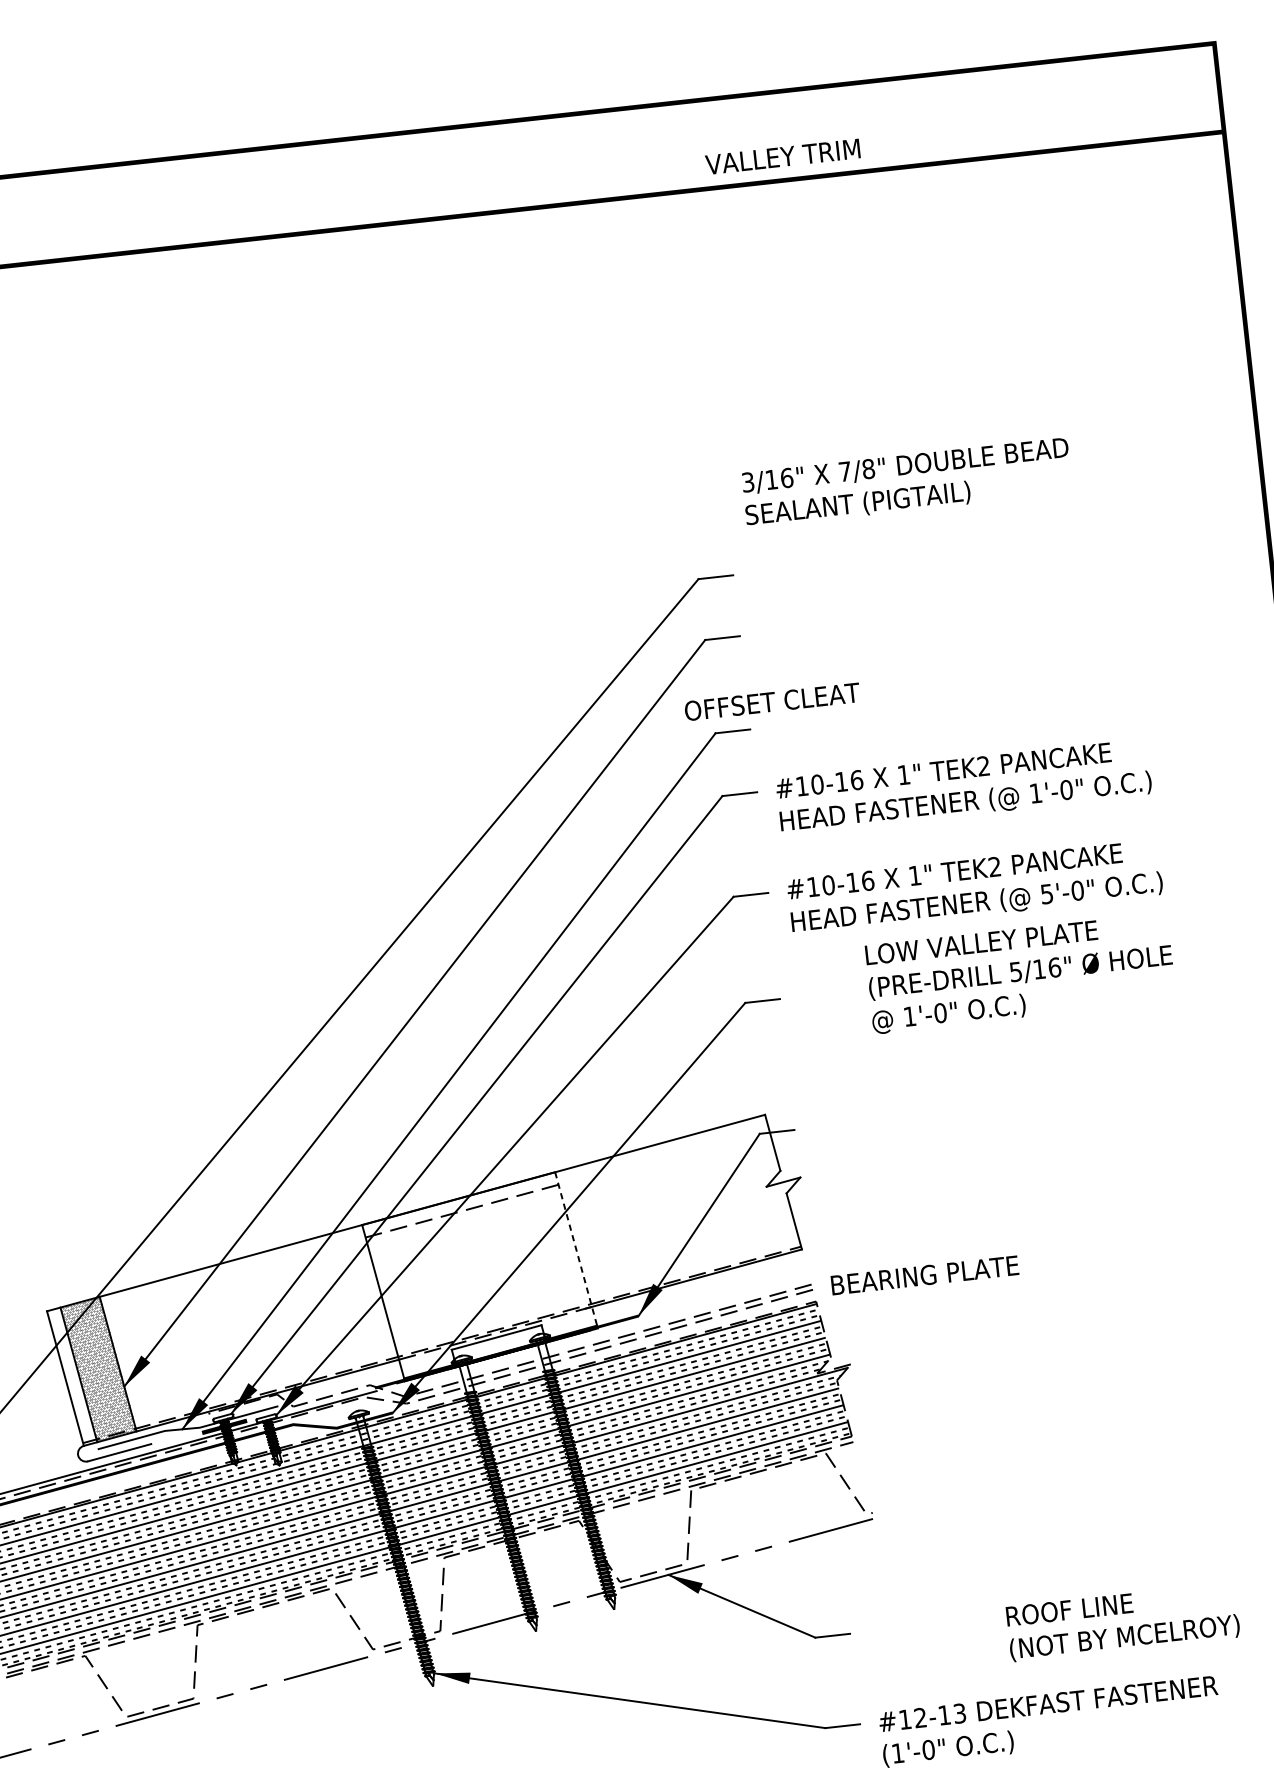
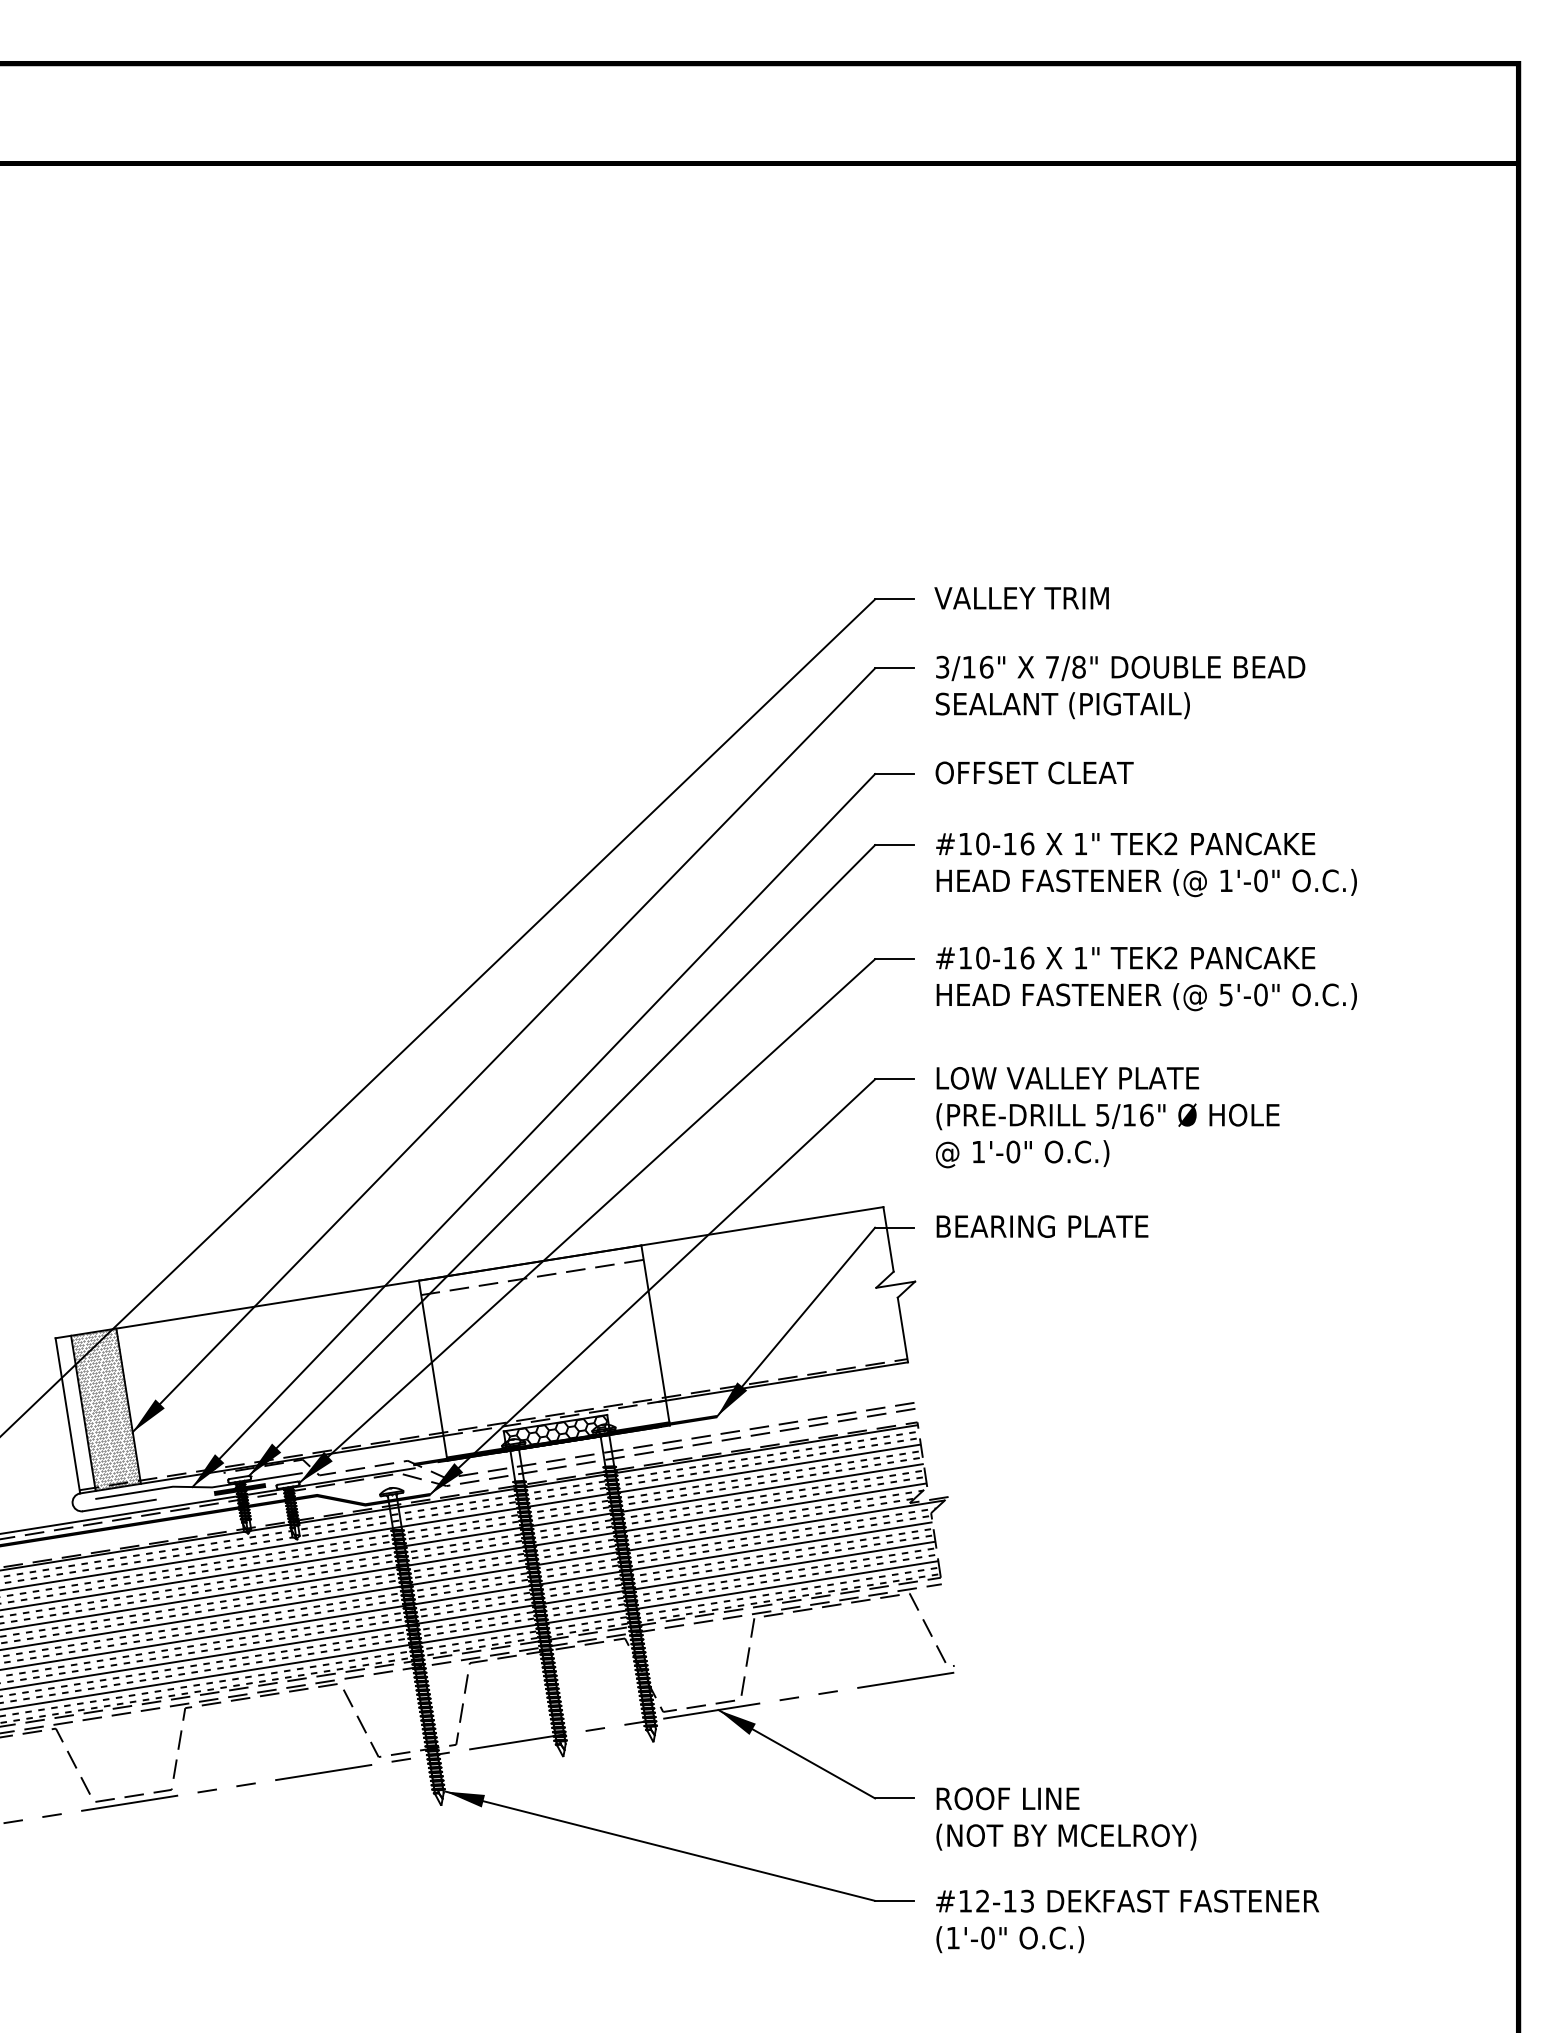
text: (782, 157) -> (1021, 598), moved
text: (907, 482) -> (1120, 687), moved
text: (772, 701) -> (1034, 772), moved
text: (1020, 973) -> (1107, 1117), moved
line: (576, 1250) -> (655, 1335), dashed -> solid
text: (924, 1275) -> (1042, 1226), moved
hatch: (498, 1345) -> (556, 1432), added
text: (1123, 1621) -> (1066, 1818), moved

